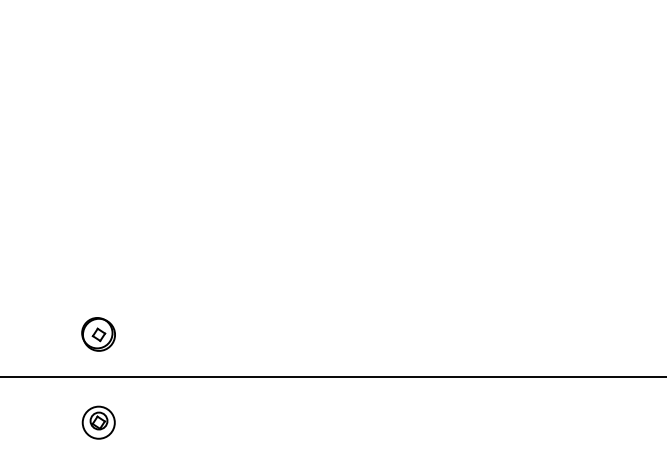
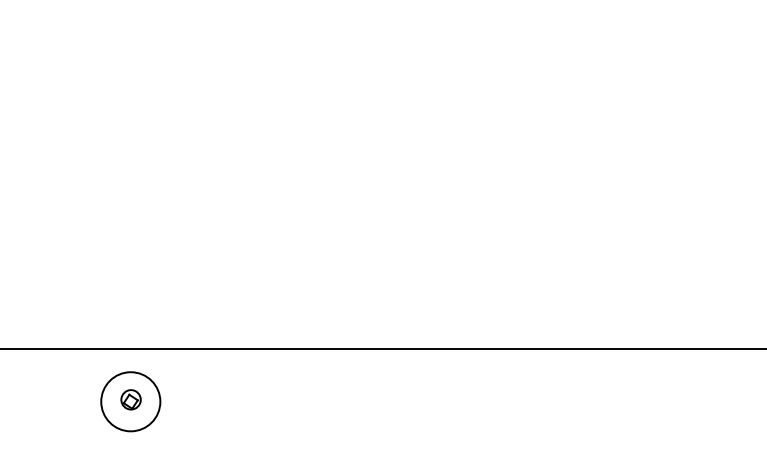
part: (98, 334) -> (130, 300), removed
circle: (98, 422) -> (130, 401), size x1.6

